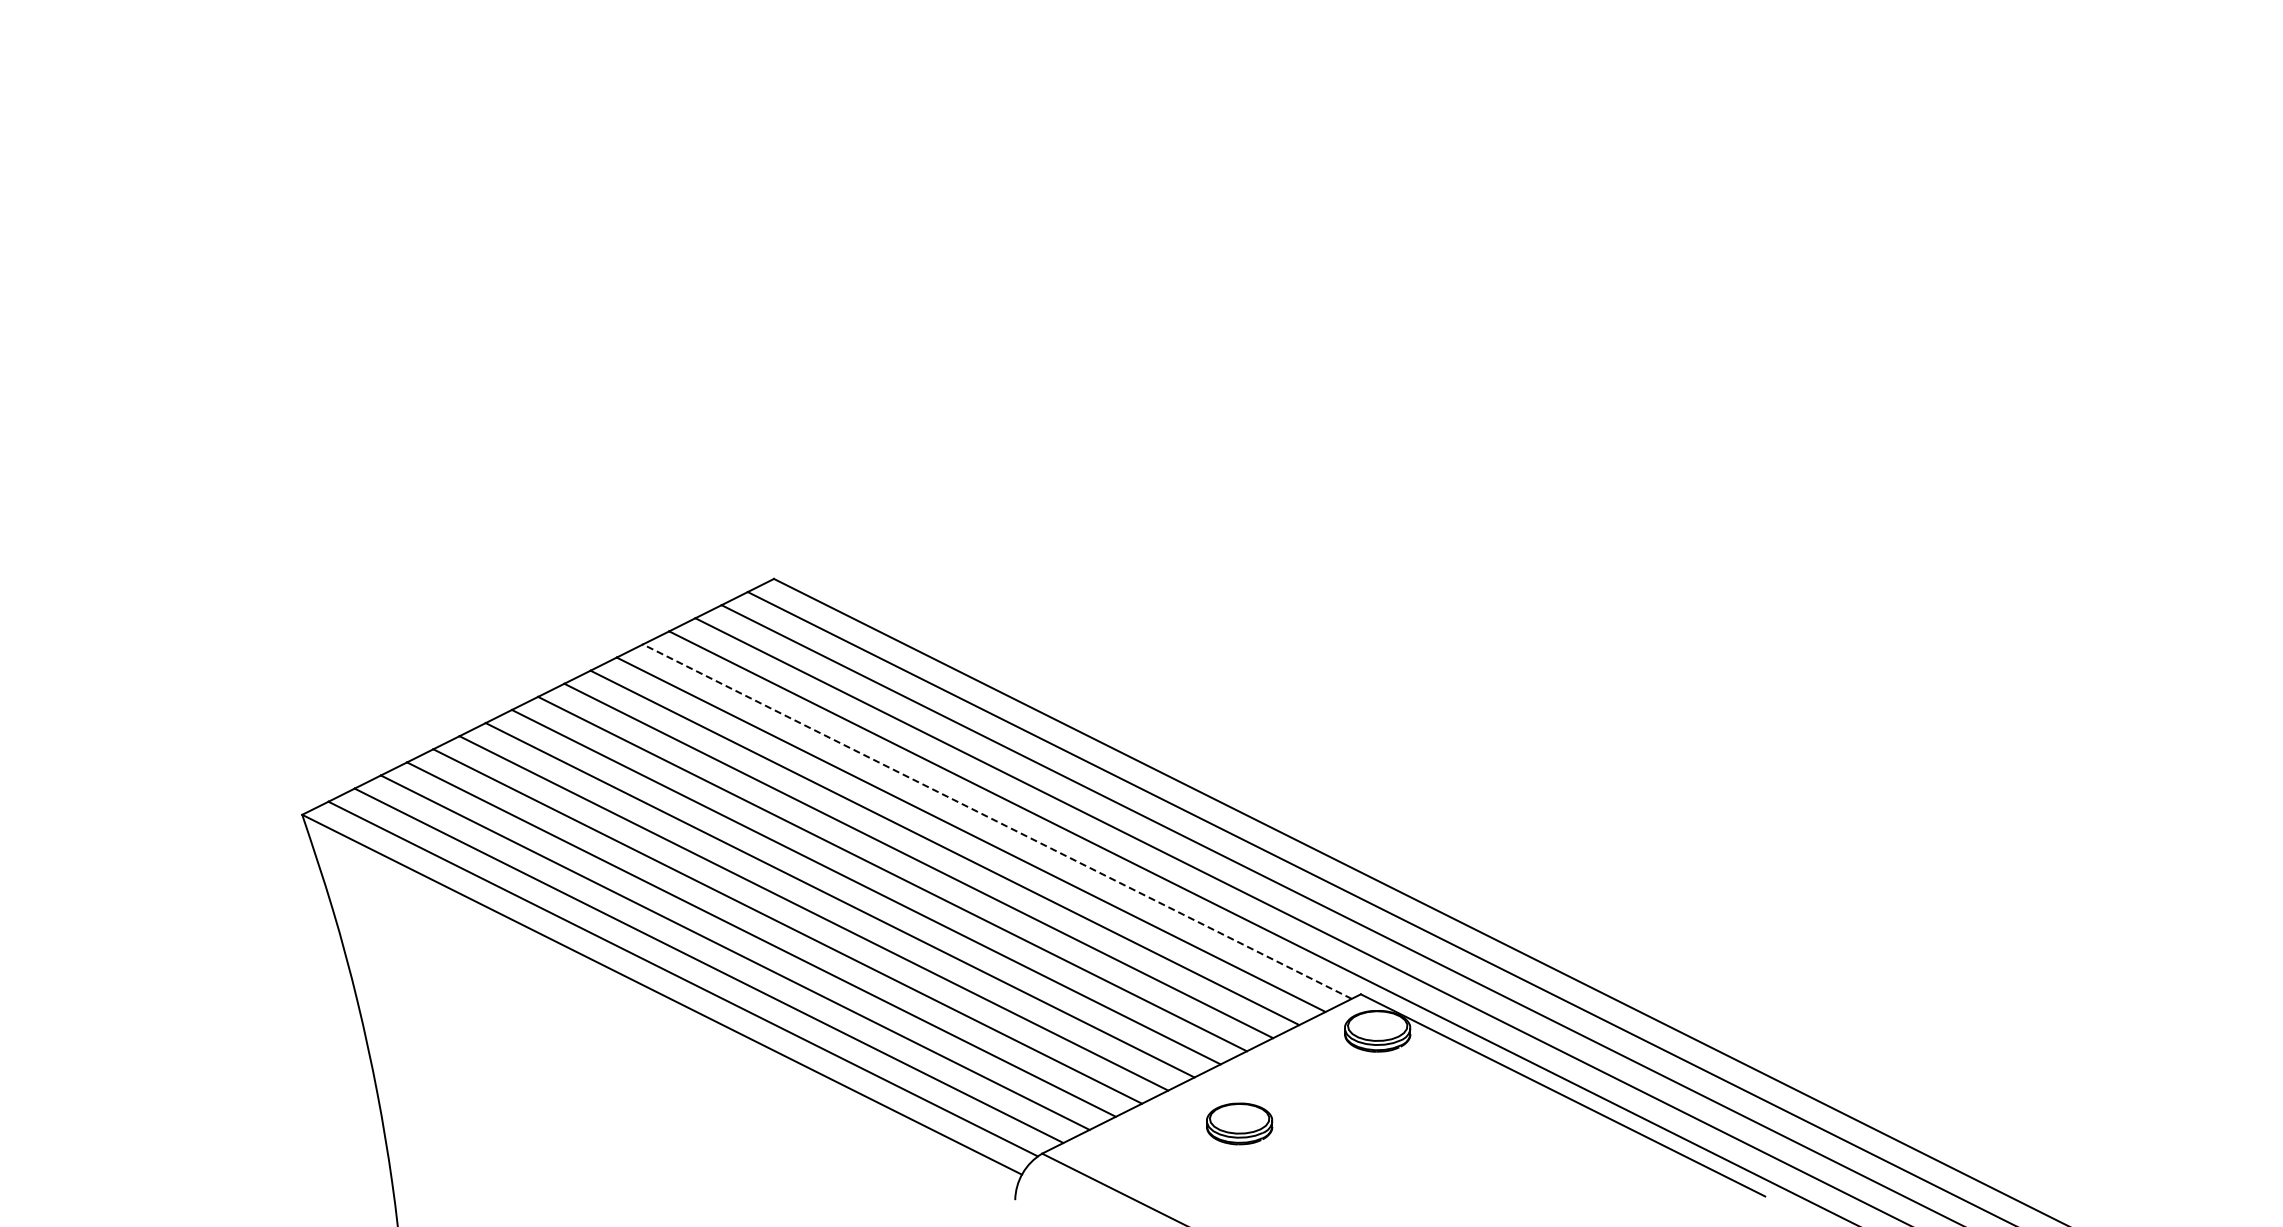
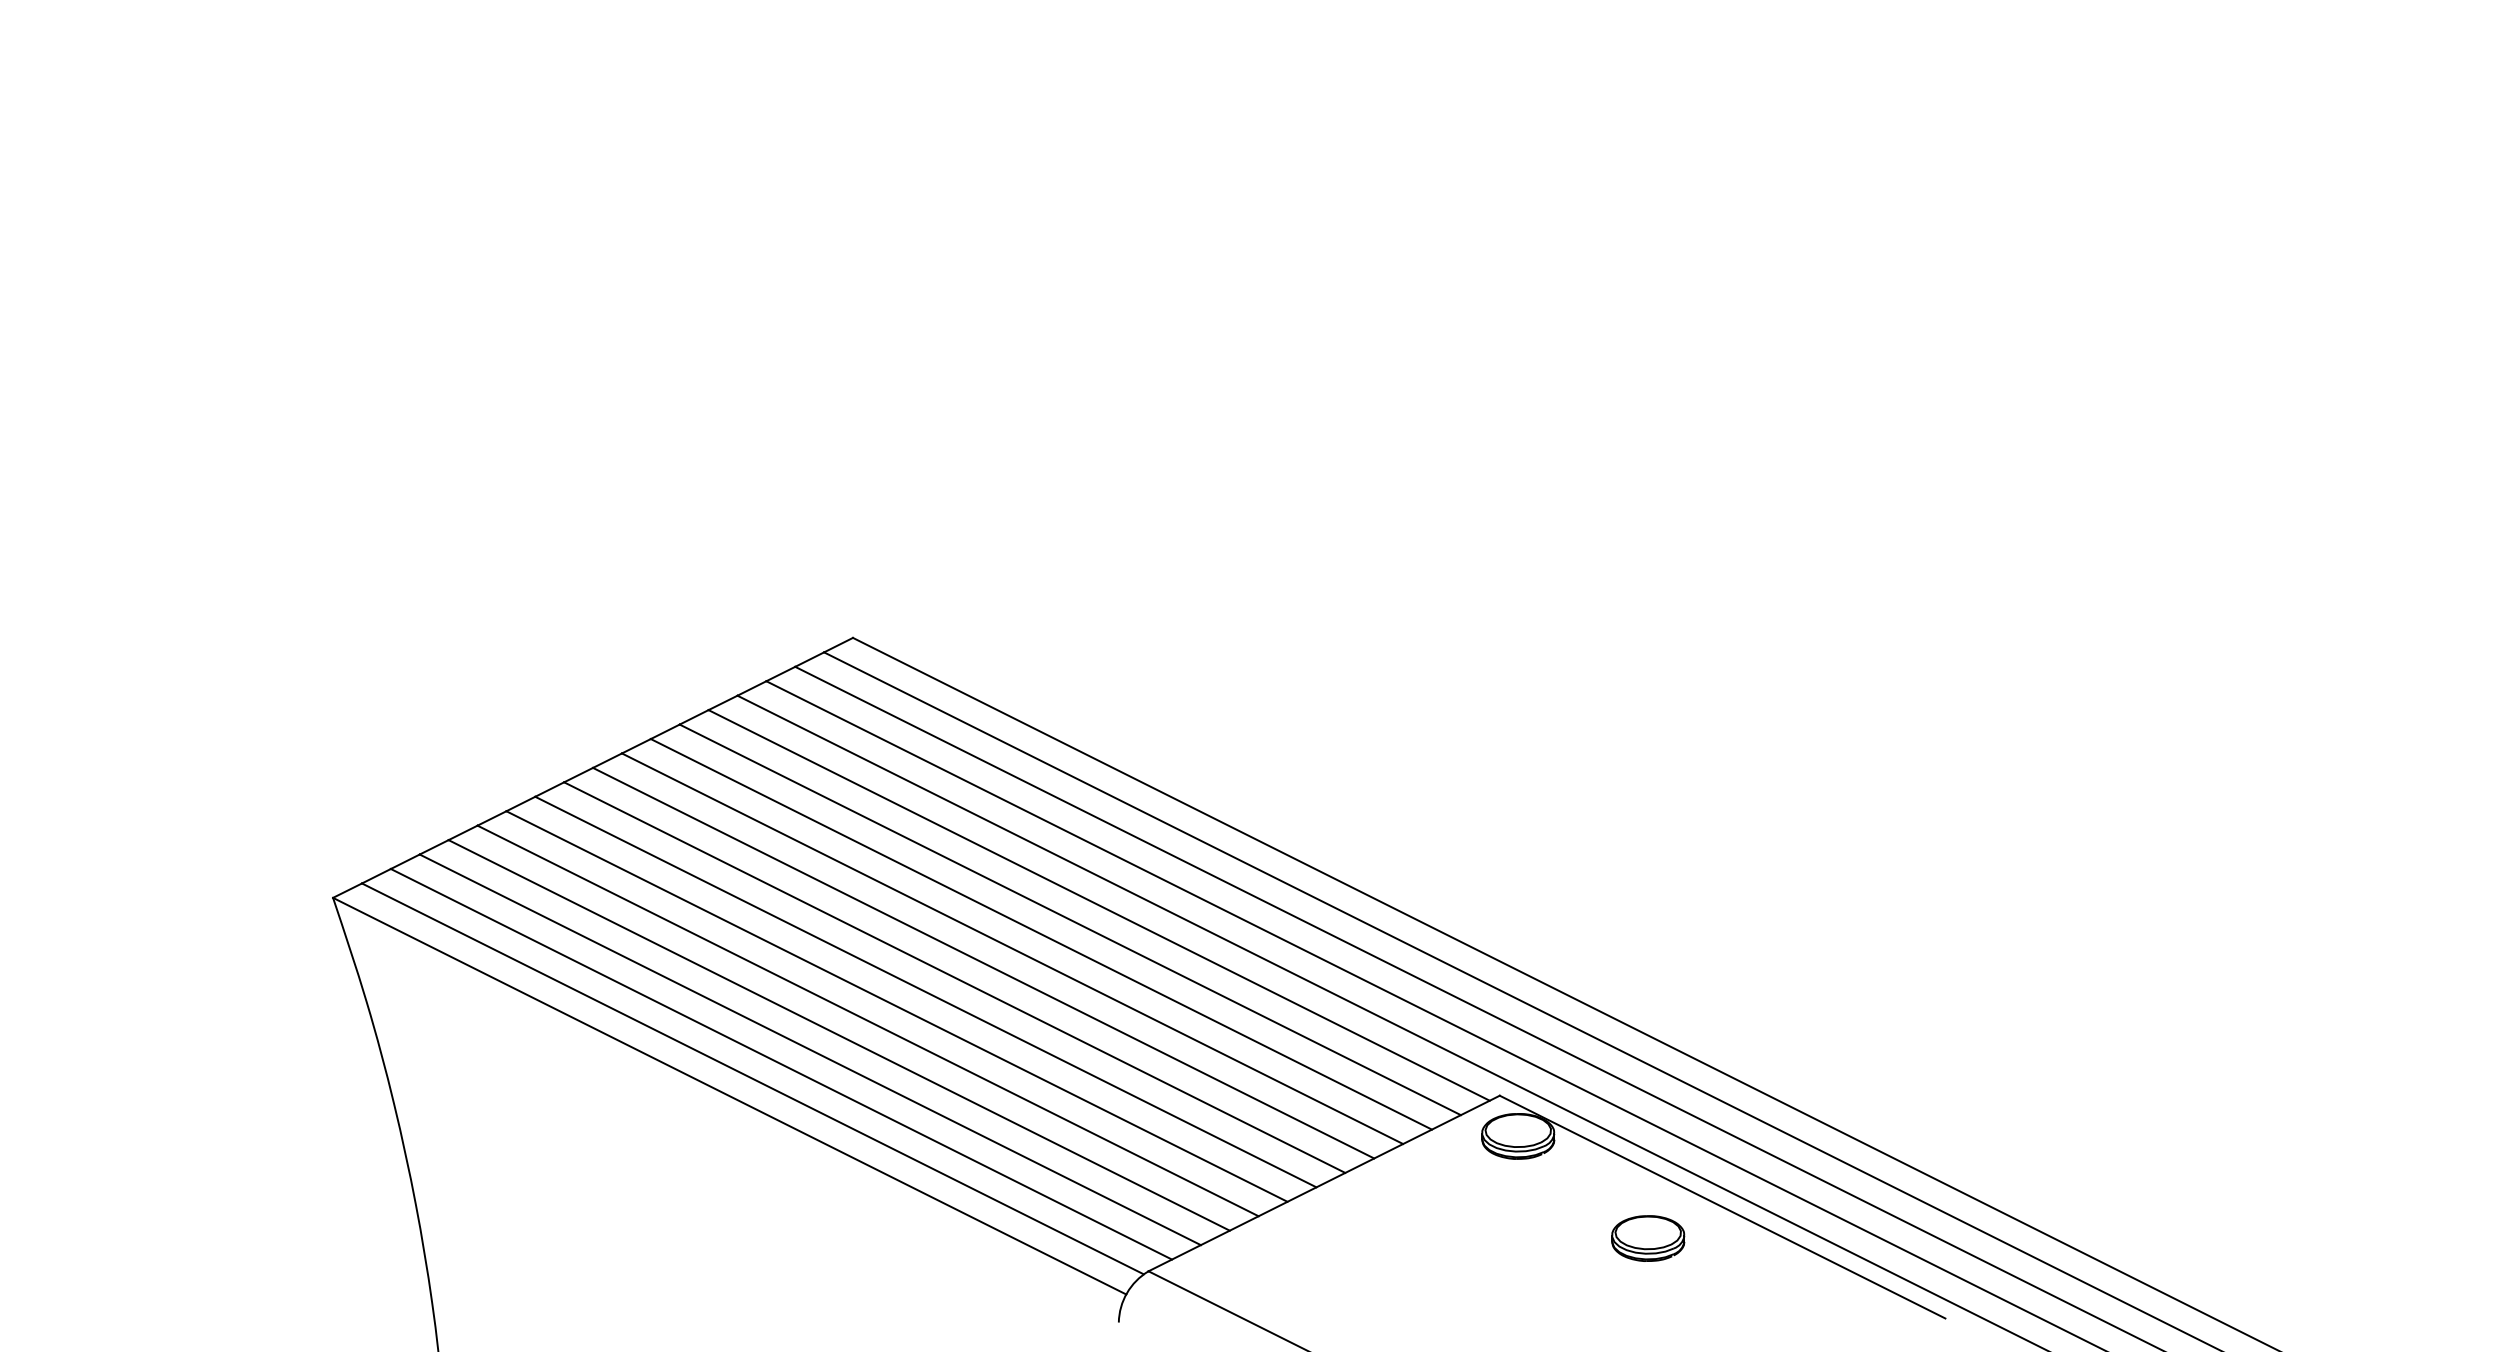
line: (996, 821) -> (1098, 905), dashed -> solid
part: (1239, 1123) -> (1648, 1238), moved

